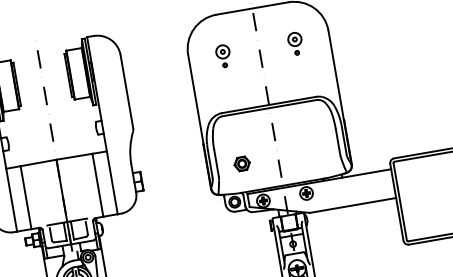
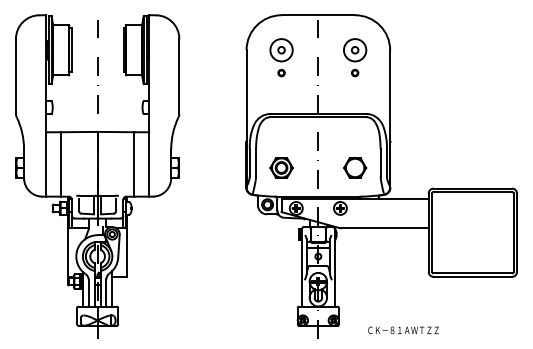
part: (295, 43) -> (355, 57), size x1.67
part: (223, 56) -> (281, 57), size x1.67
part: (314, 150) -> (355, 167), added
part: (242, 163) -> (281, 167), size x1.43

